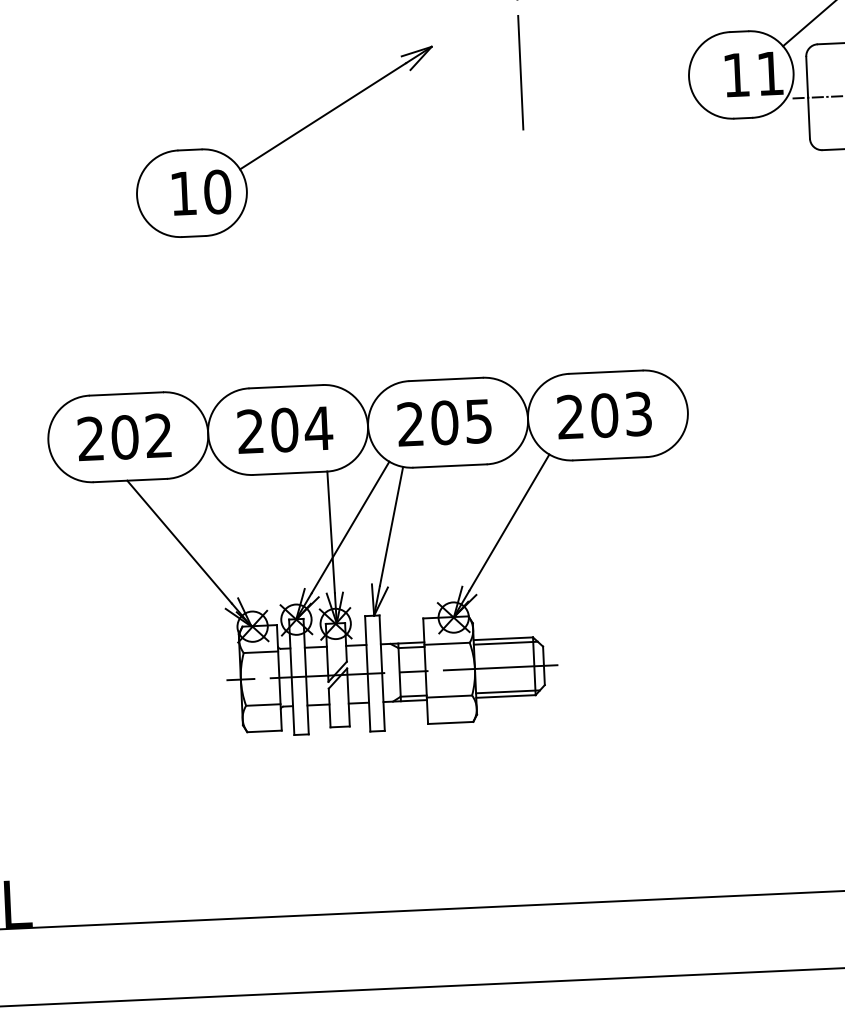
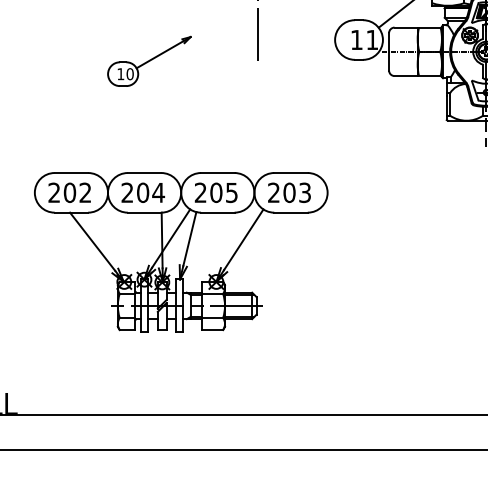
part: (285, 142) -> (149, 61), size x0.6

